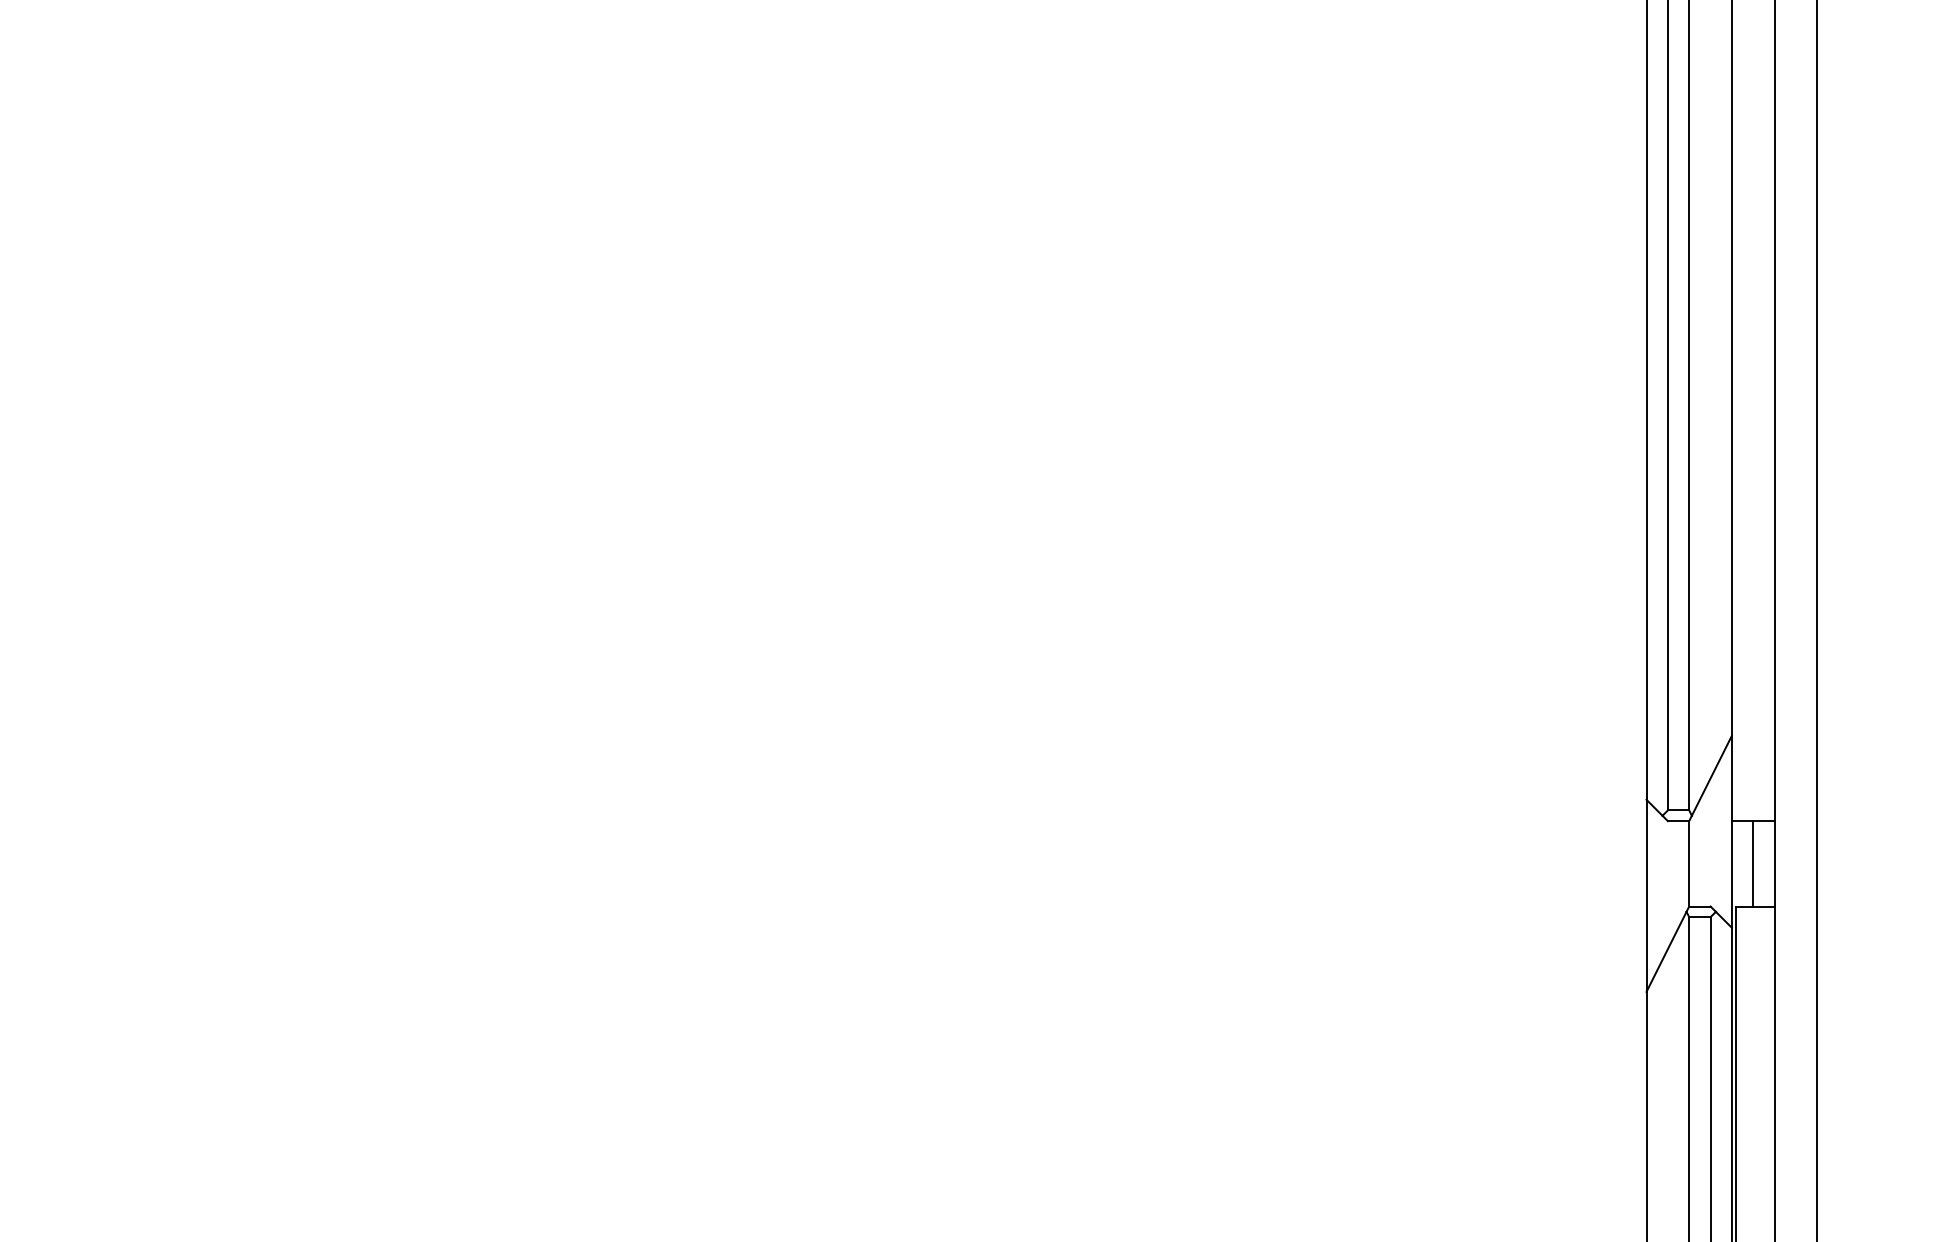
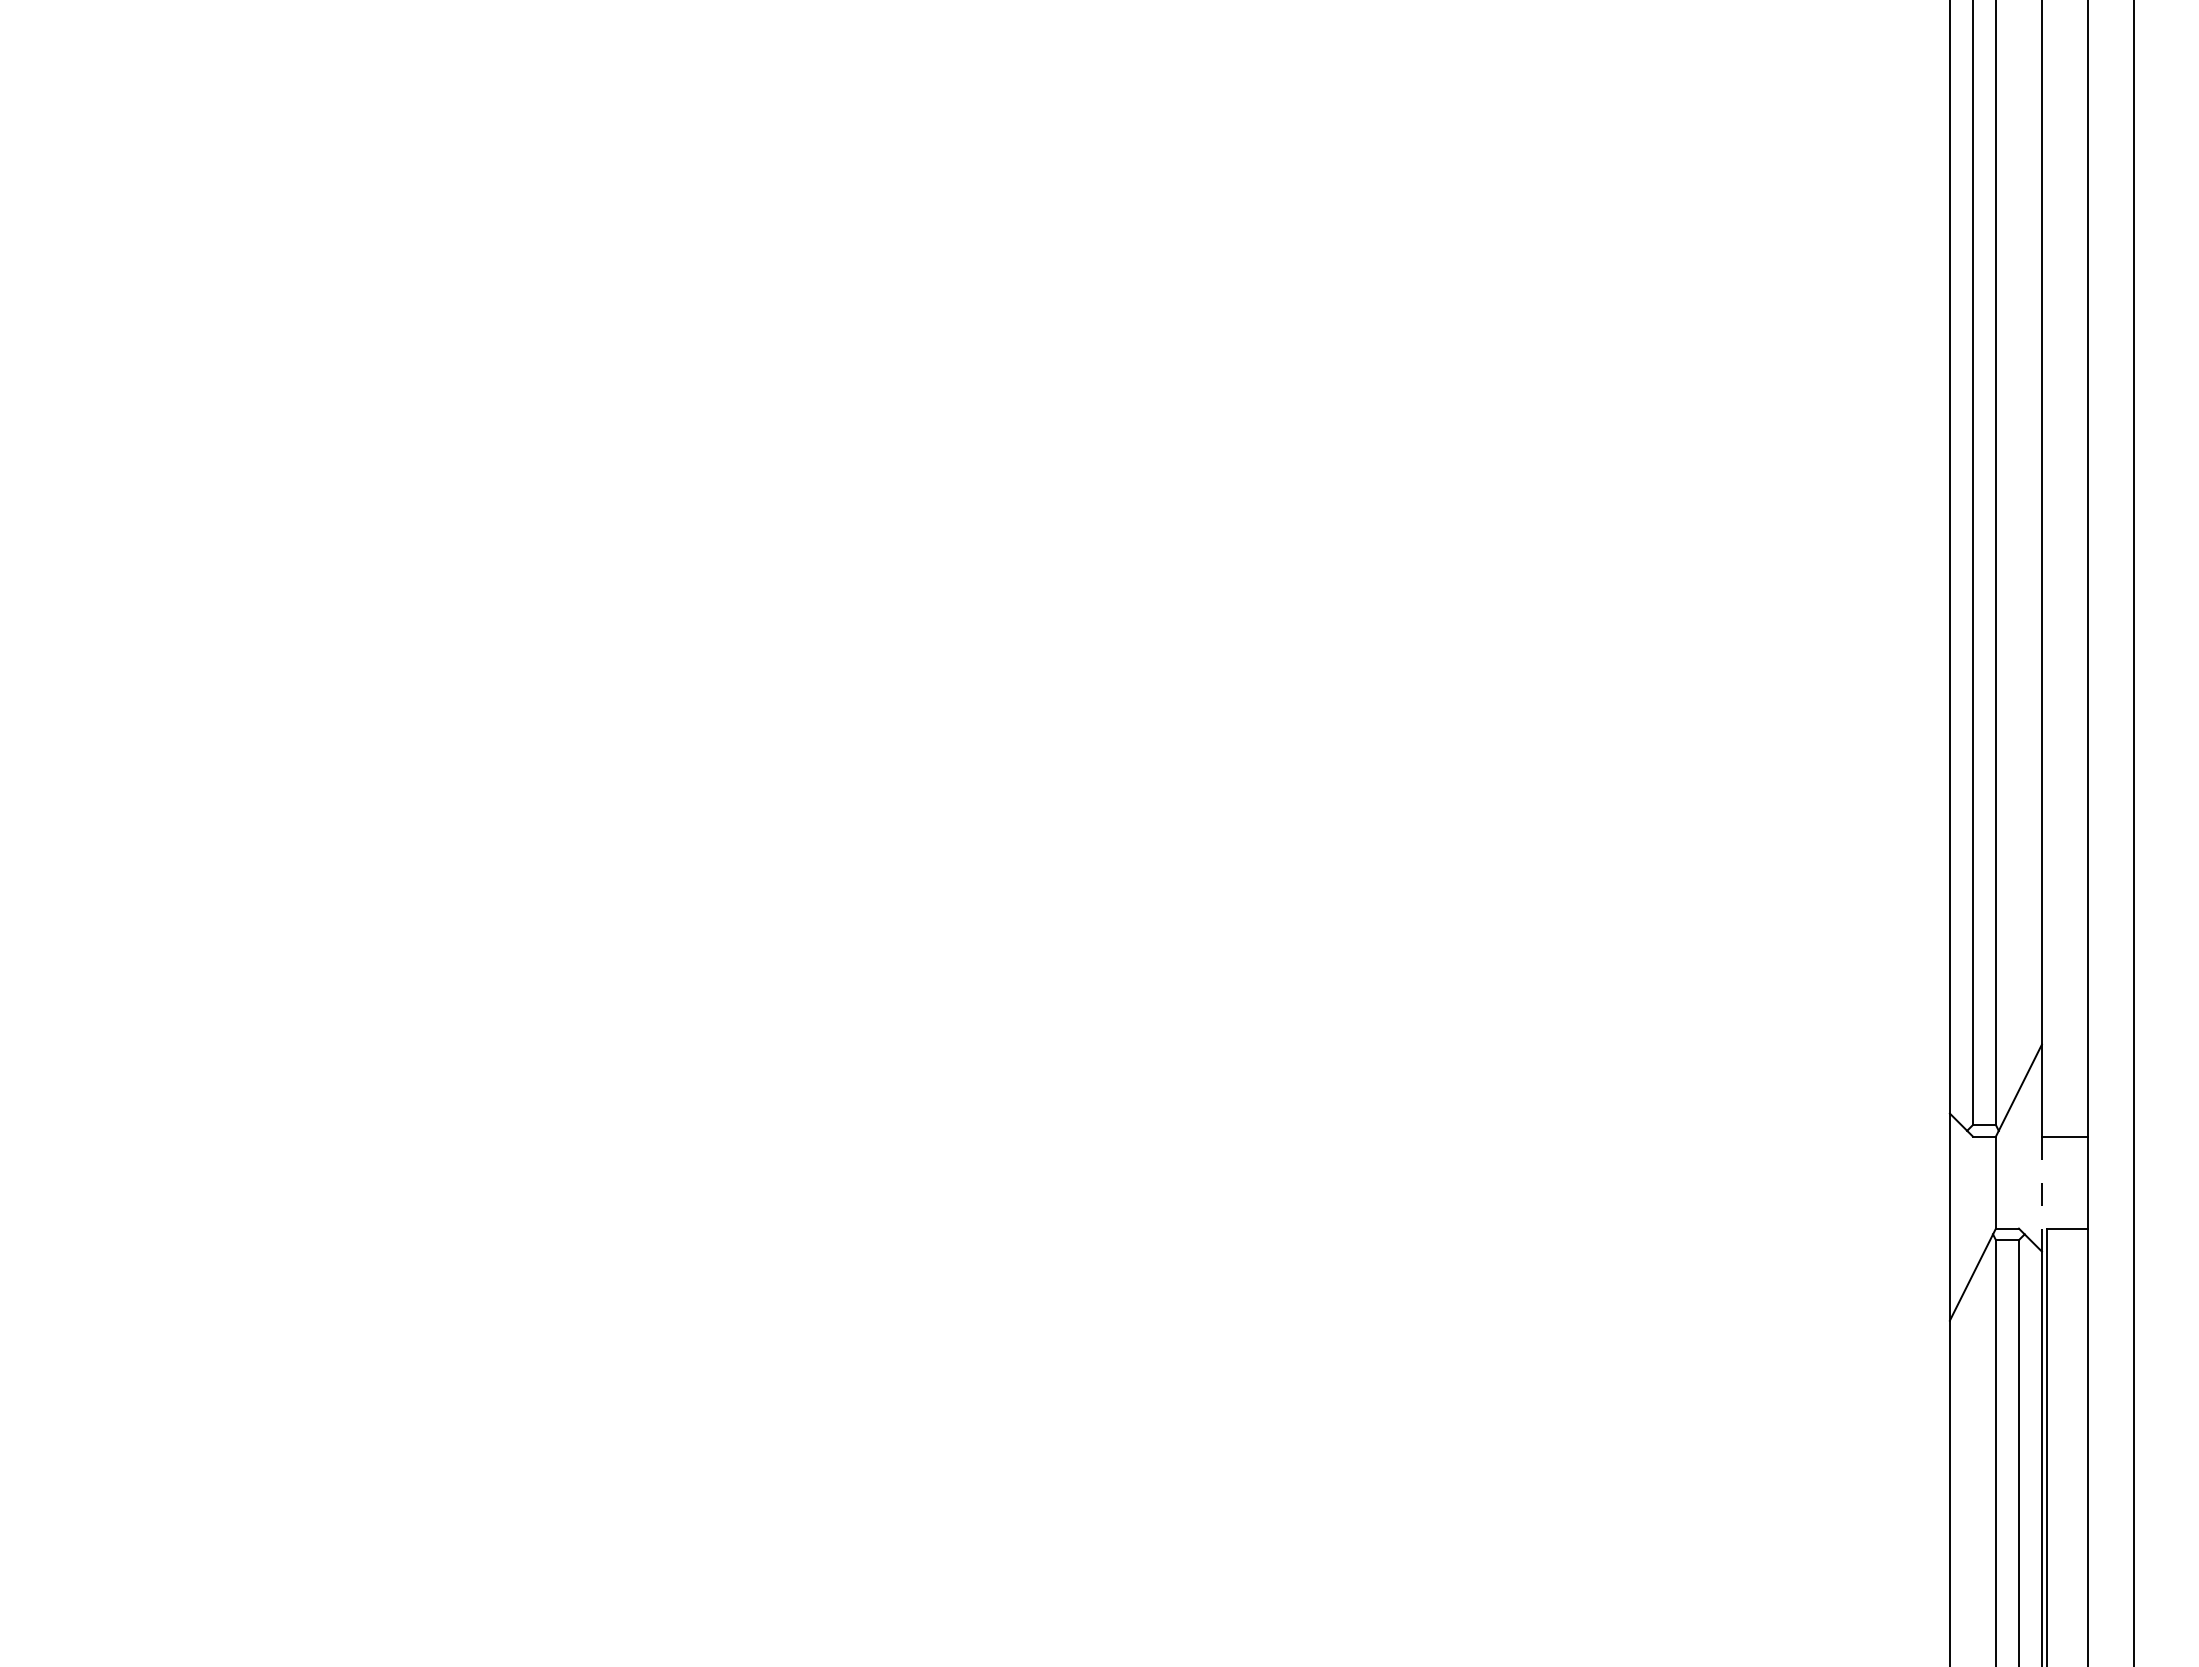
line: (1752, 863) -> (2064, 1182), removed
line: (1731, 874) -> (2041, 1194), solid -> dashed

